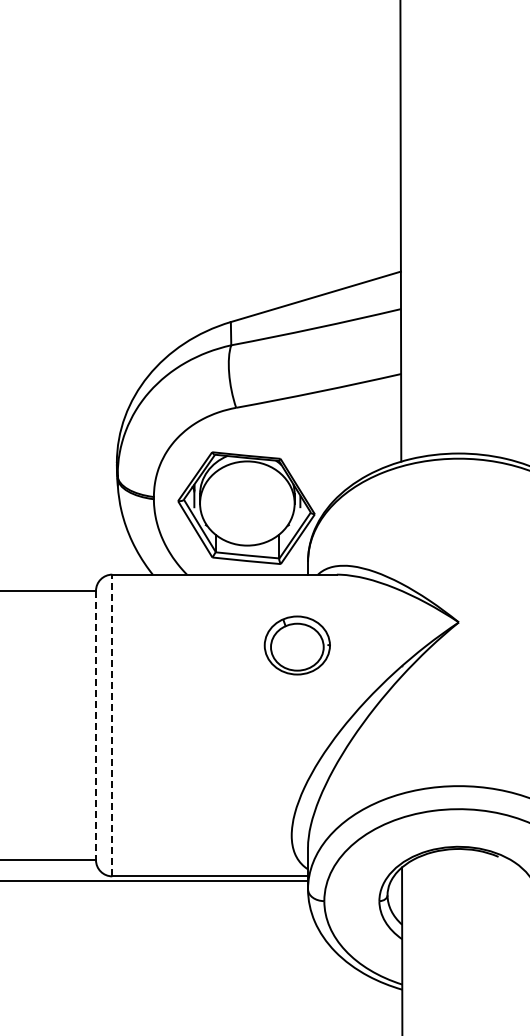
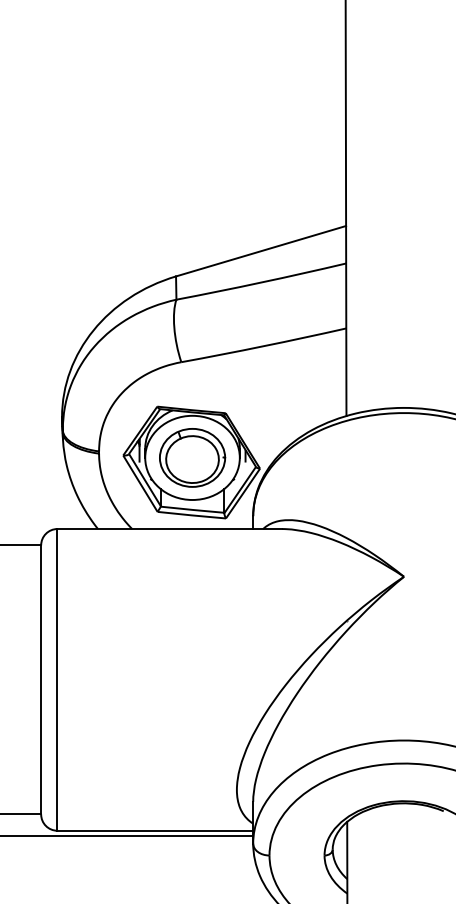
part: (296, 645) -> (191, 457), moved
line: (96, 725) -> (41, 679), dashed -> solid
line: (112, 725) -> (57, 679), dashed -> solid

